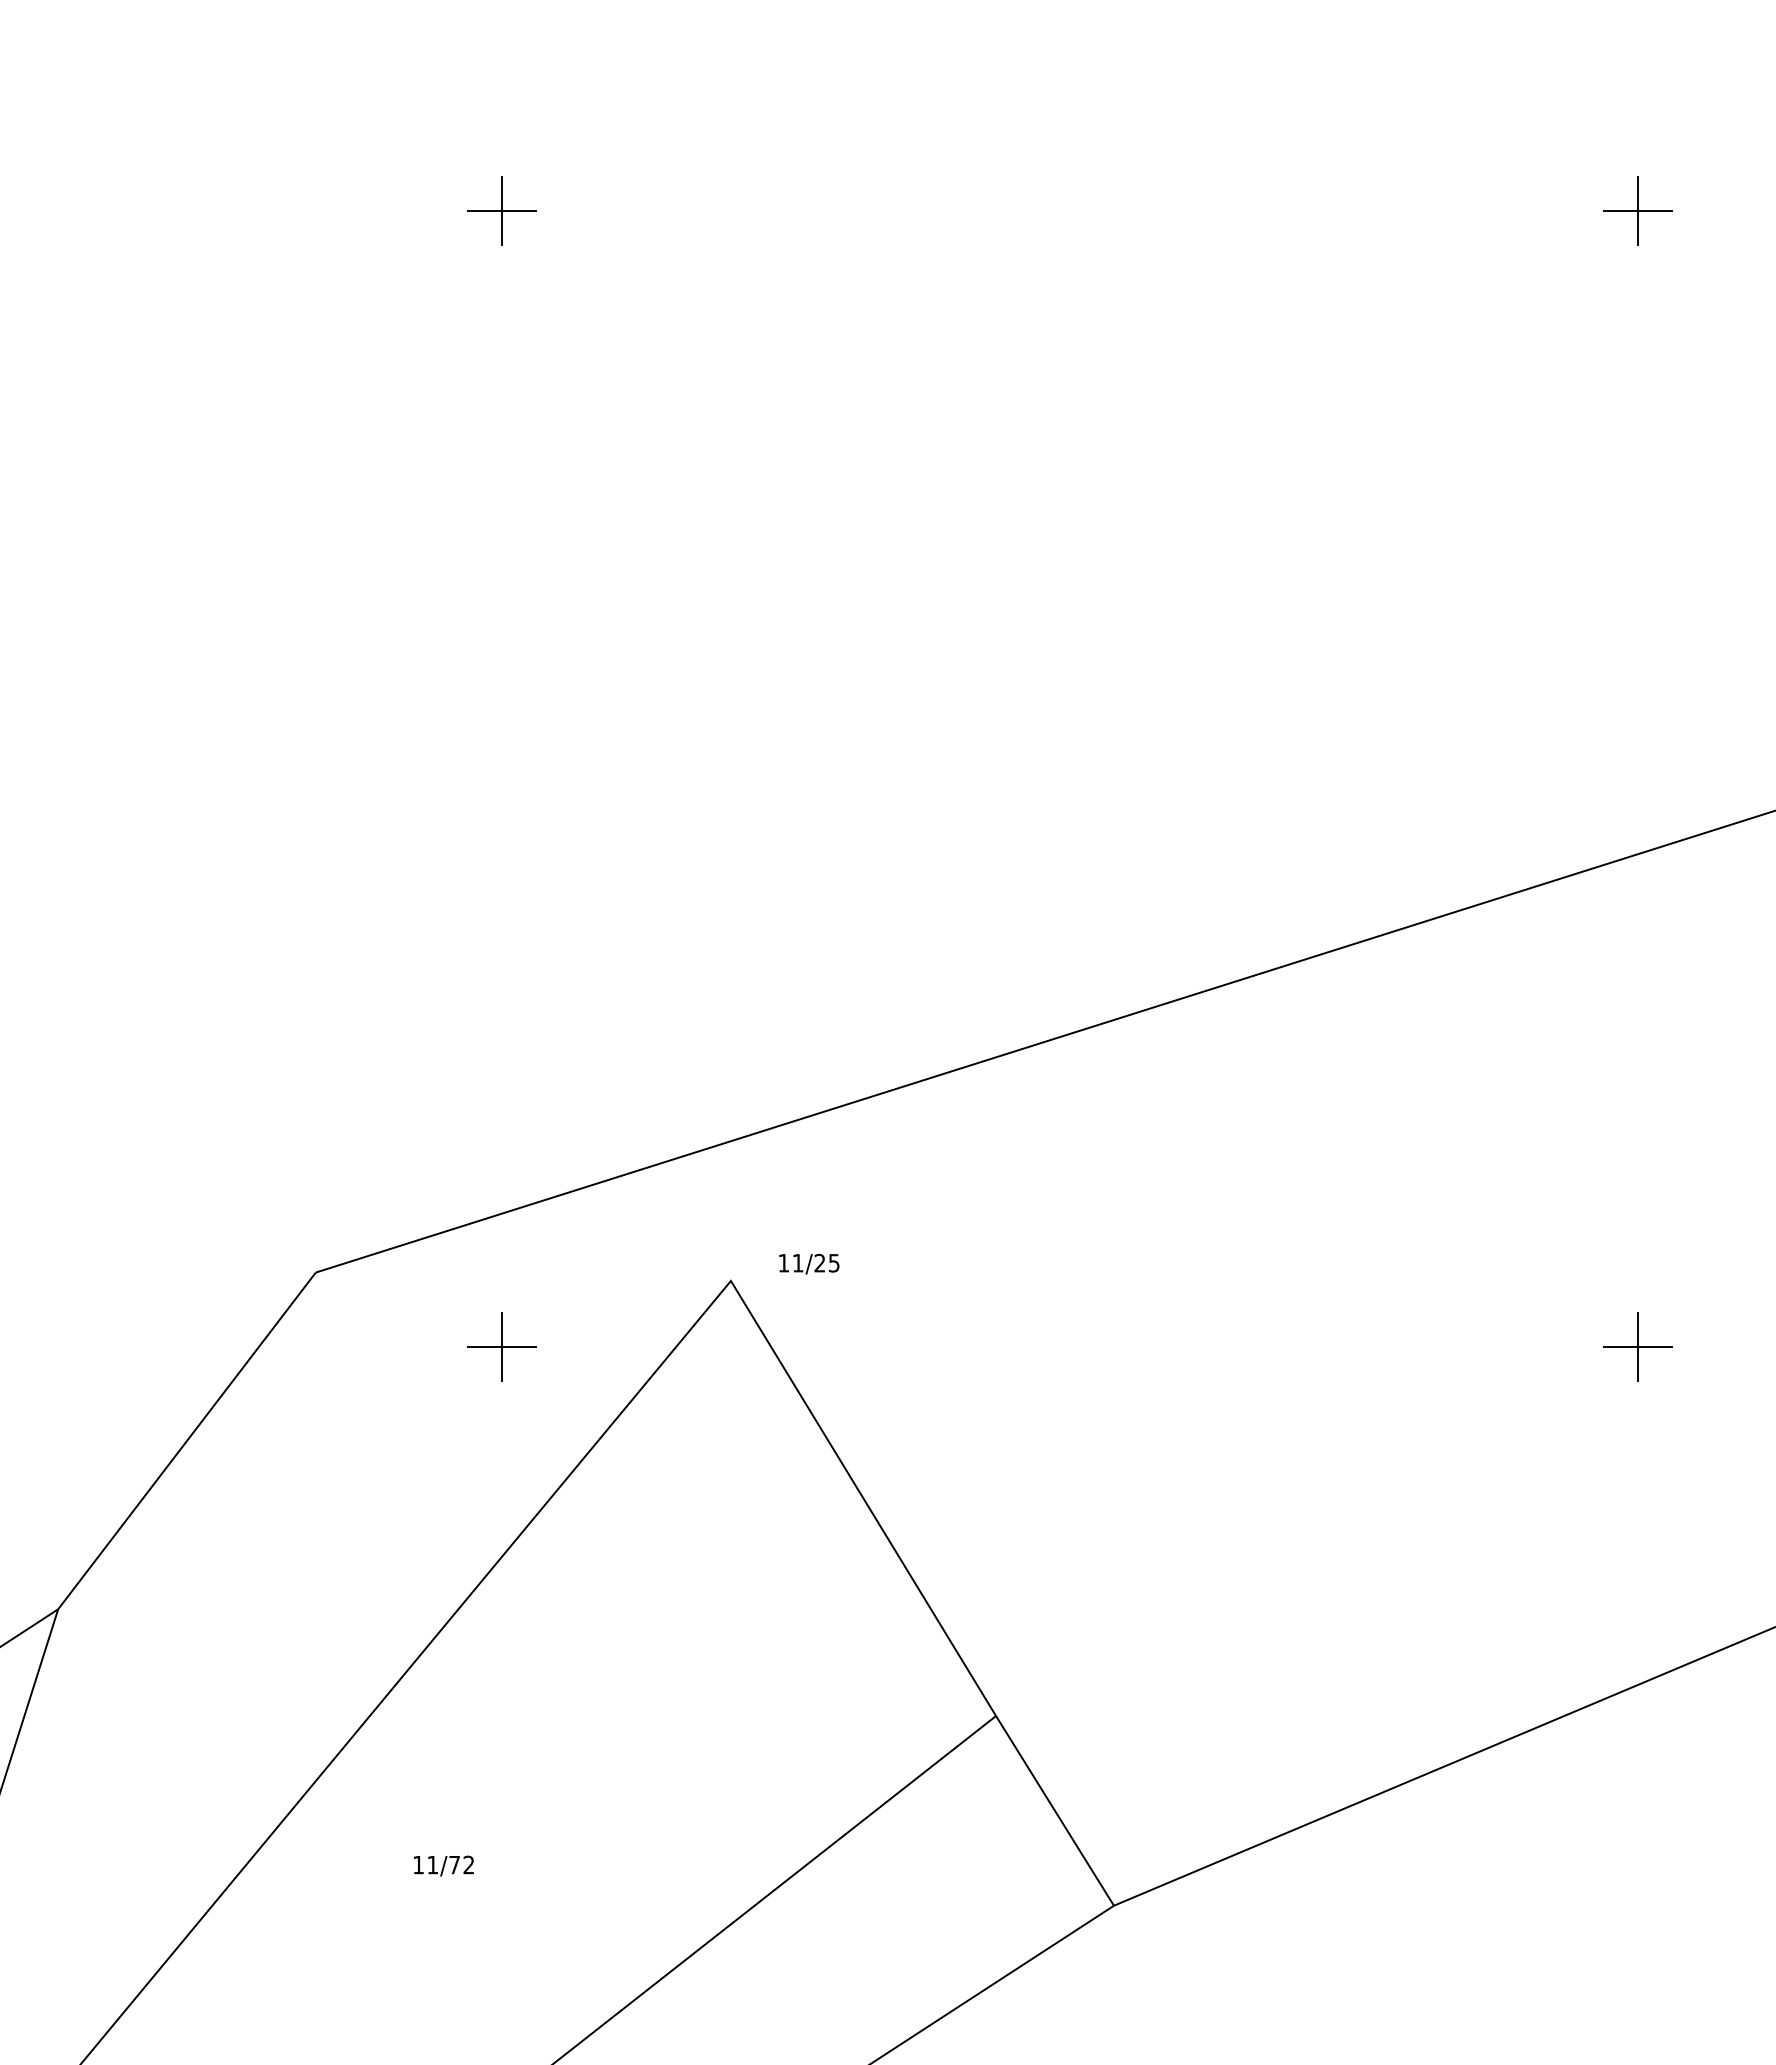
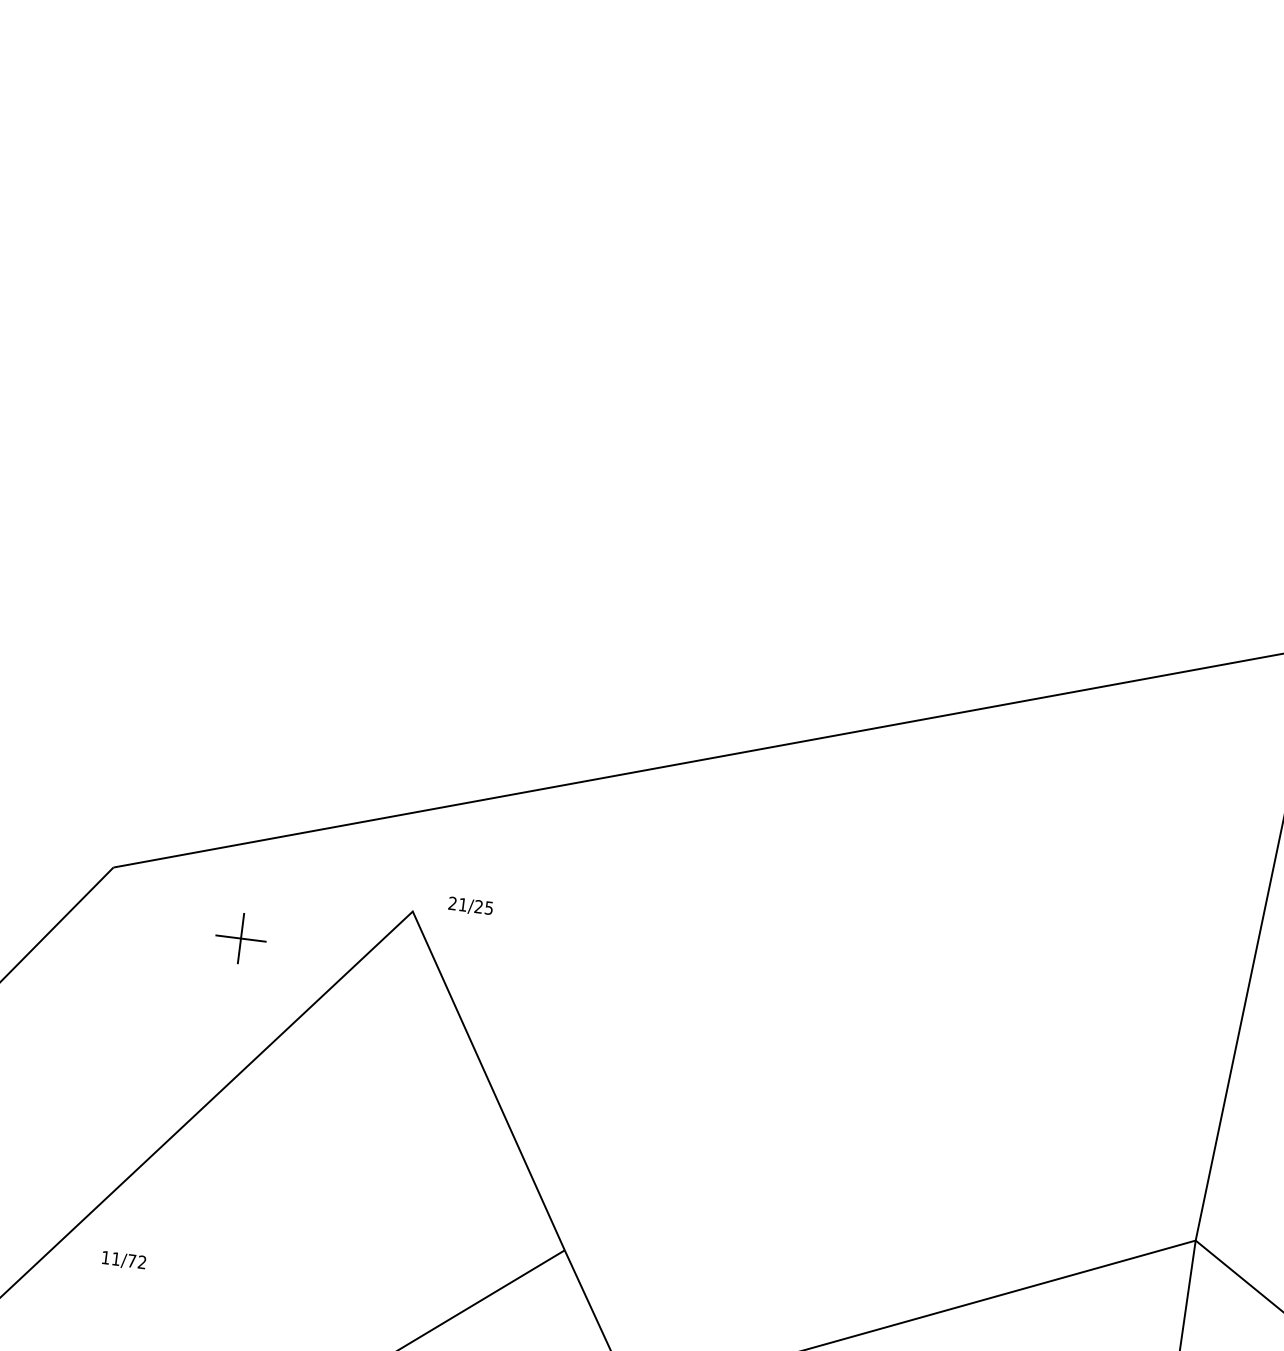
part: (501, 210) -> (344, 116), removed
part: (1637, 210) -> (1166, 220), removed
text: (783, 1262) -> (452, 902), 11/25 -> 21/25
part: (1637, 1346) -> (1062, 1041), removed
text: (443, 1865) -> (123, 1260), moved

